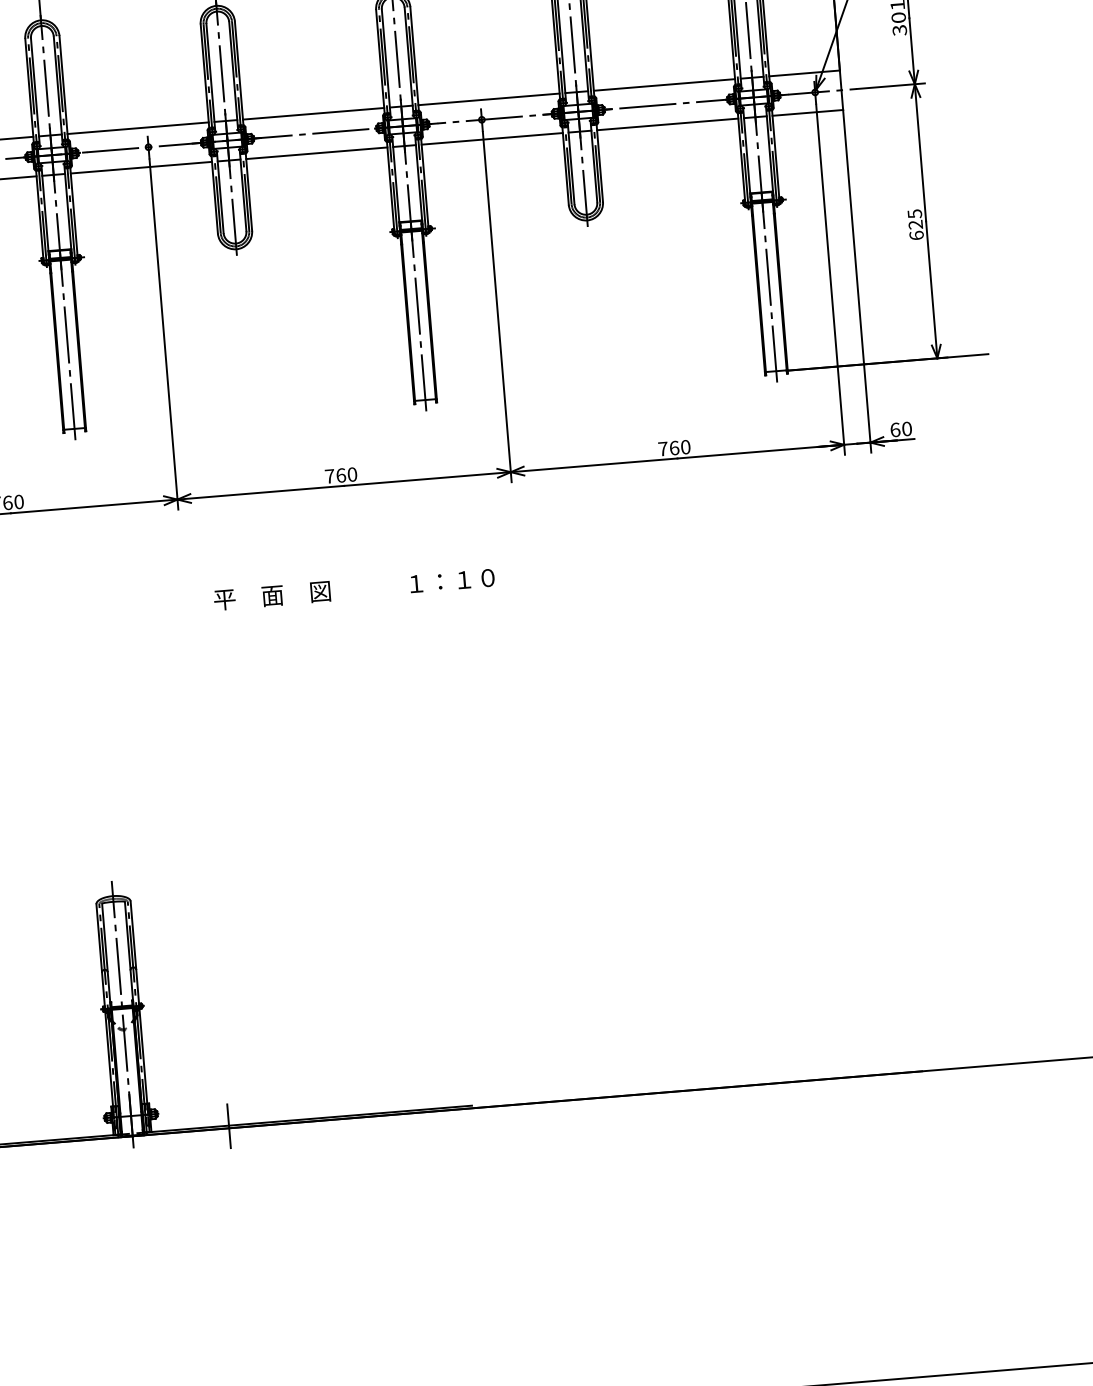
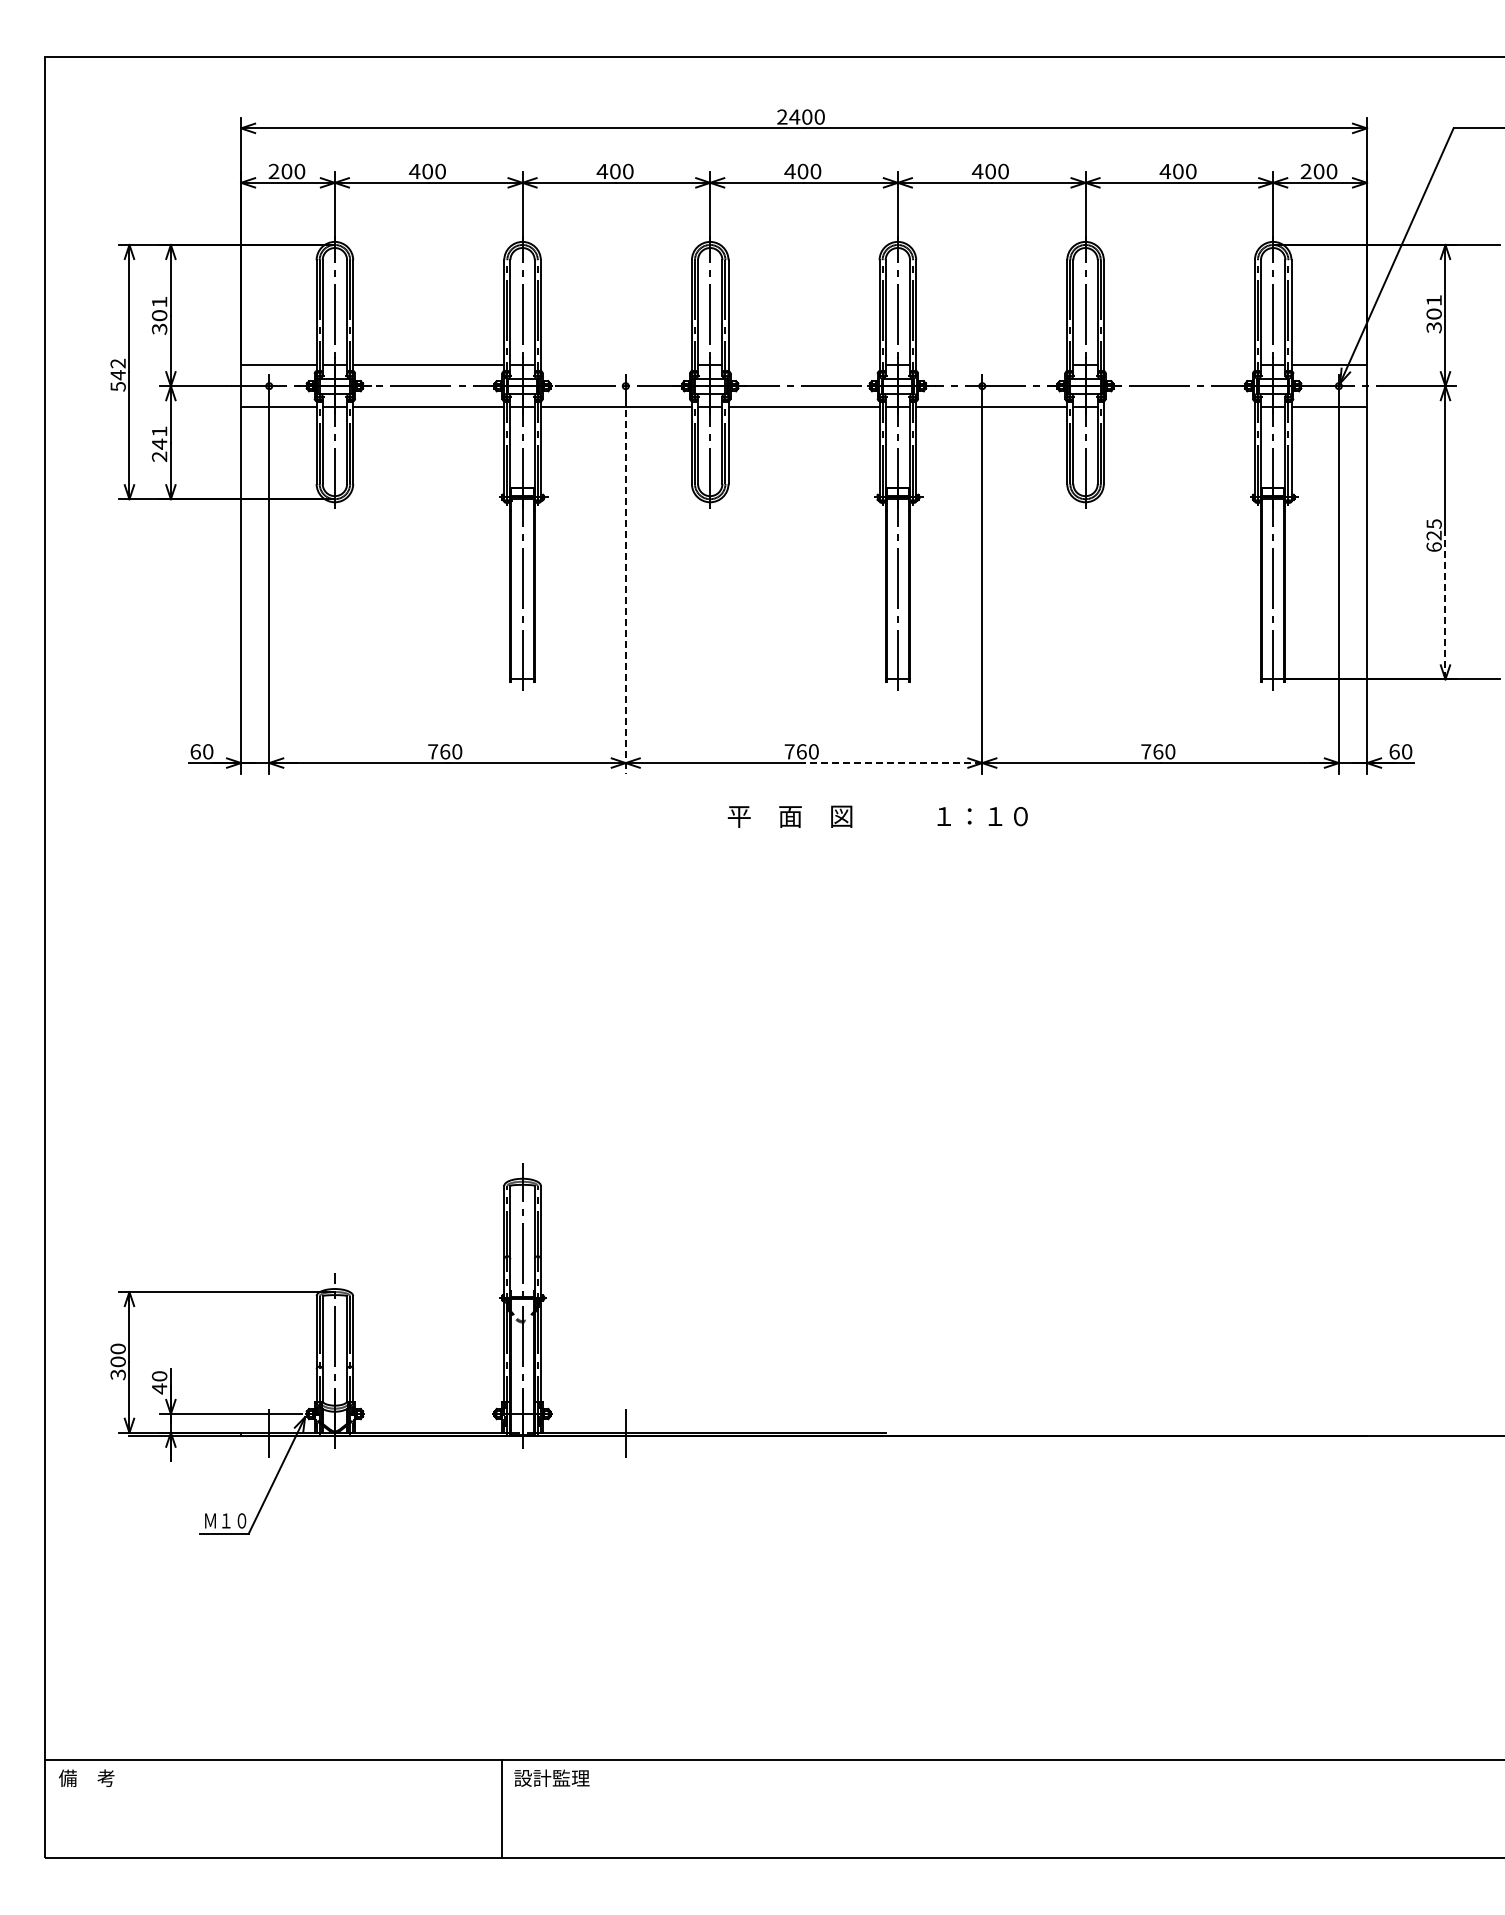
line: (663, 85) -> (1178, 365), removed
line: (488, 99) -> (991, 365), removed
line: (313, 114) -> (803, 365), removed
line: (666, 124) -> (1178, 407), removed
line: (137, 128) -> (615, 365), removed
line: (931, 289) -> (1445, 605), solid -> dashed
line: (163, 335) -> (625, 587), solid -> dashed
line: (426, 479) -> (892, 763), solid -> dashed
text: (354, 589) -> (877, 816), moved

